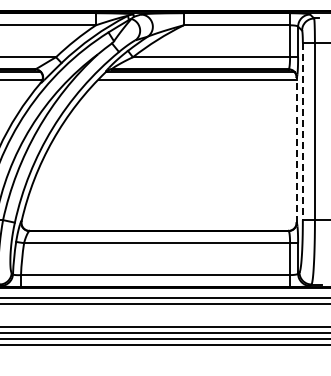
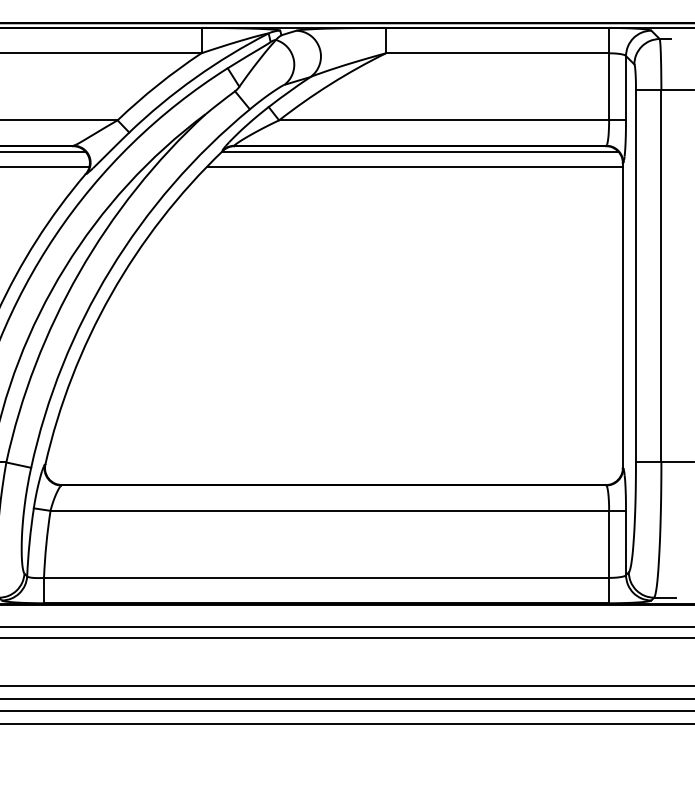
line: (302, 131) -> (635, 276), dashed -> solid
line: (296, 150) -> (622, 316), dashed -> solid

